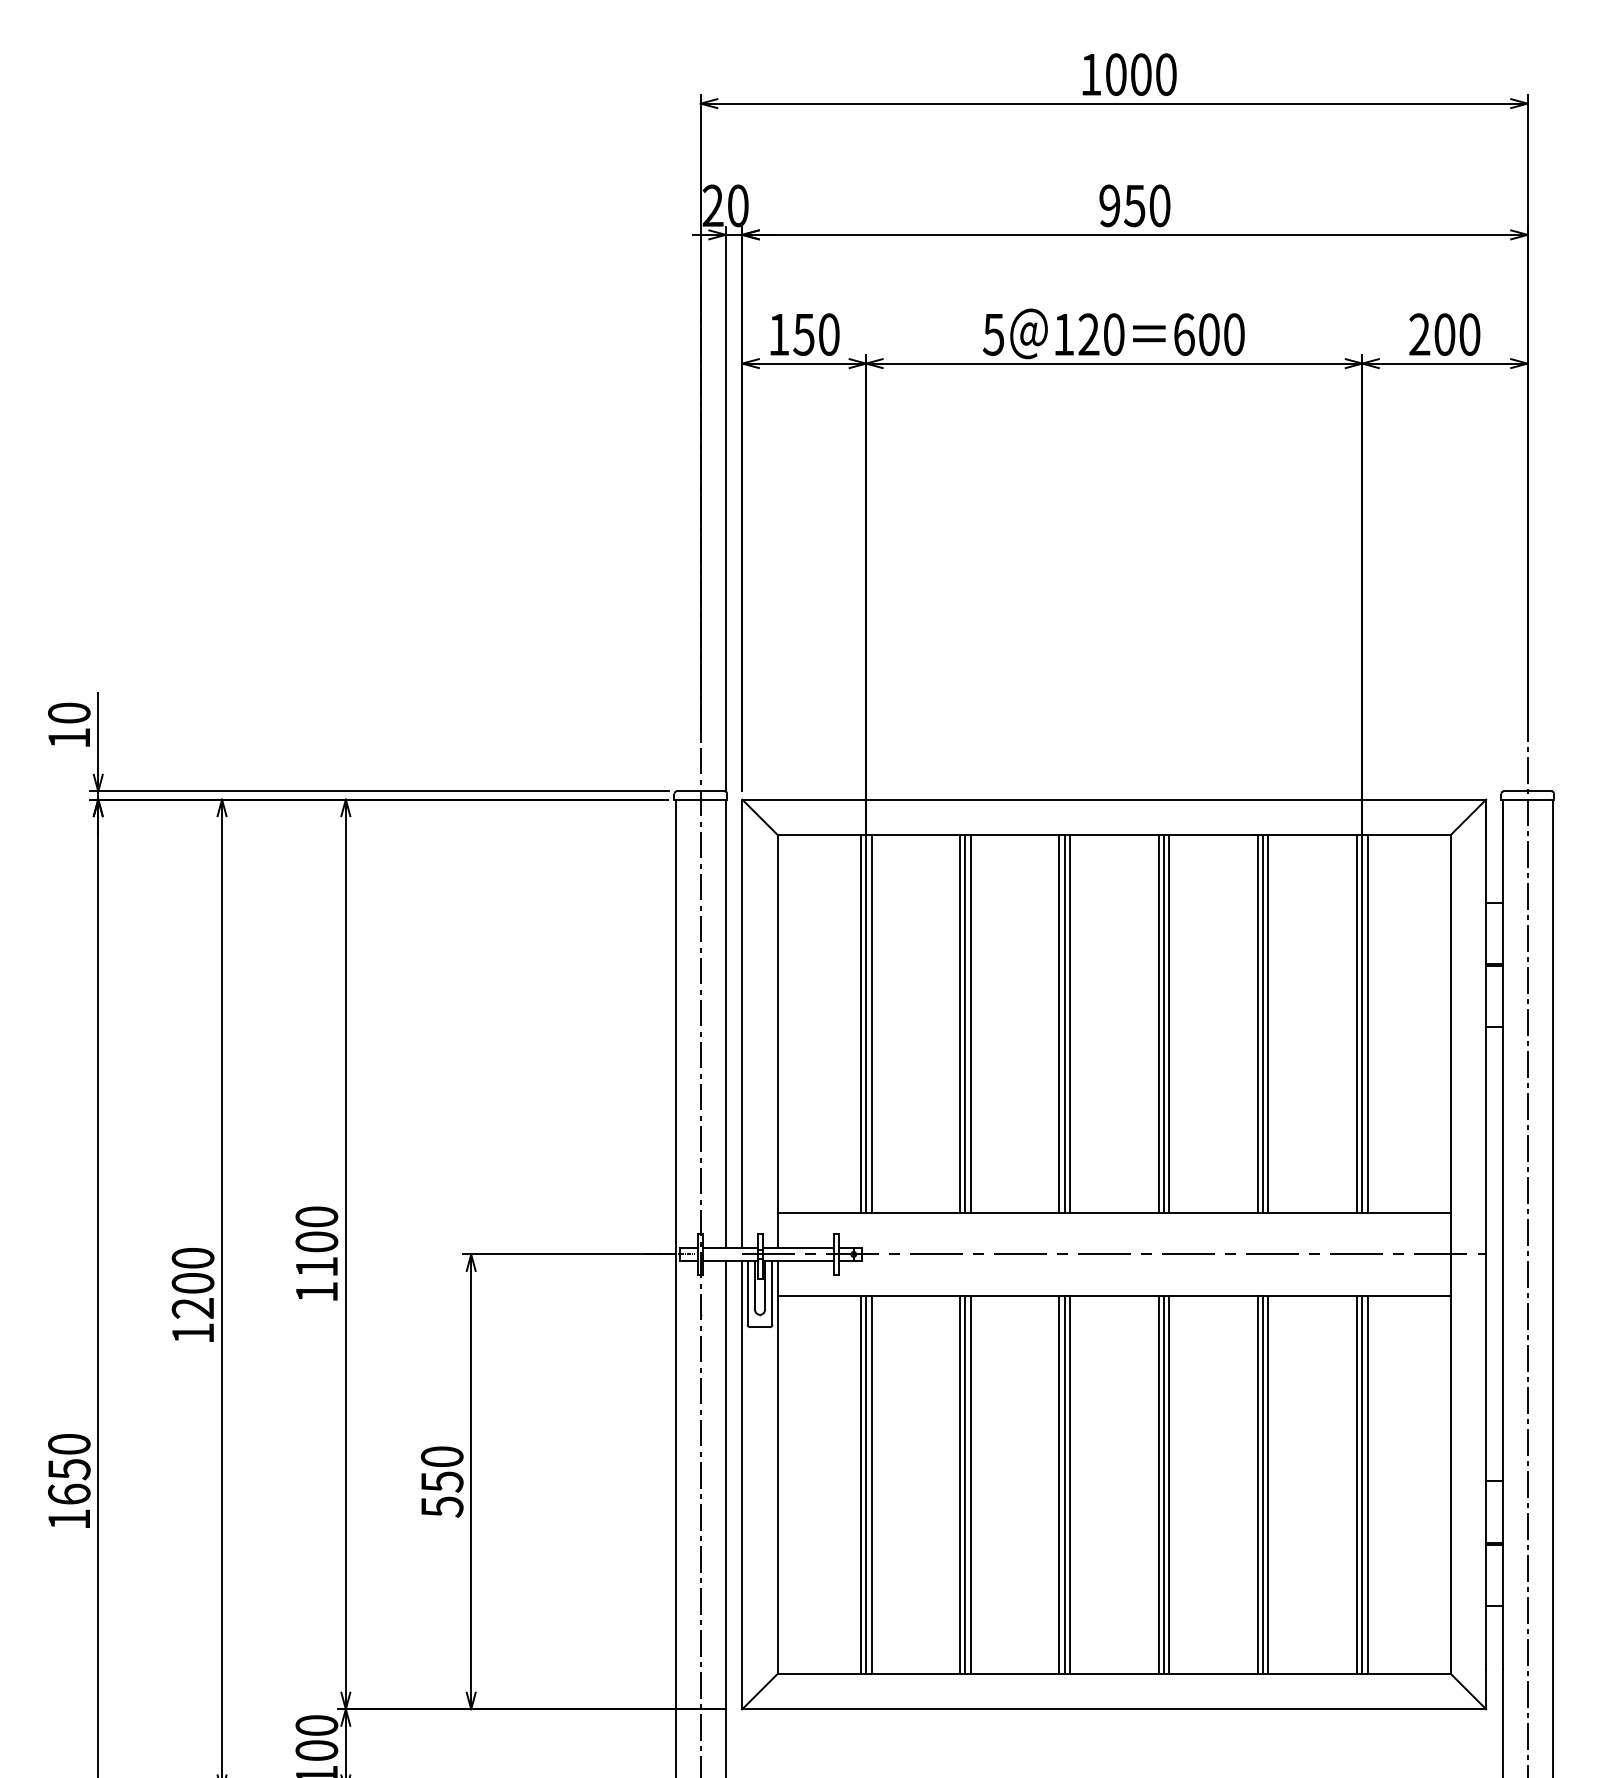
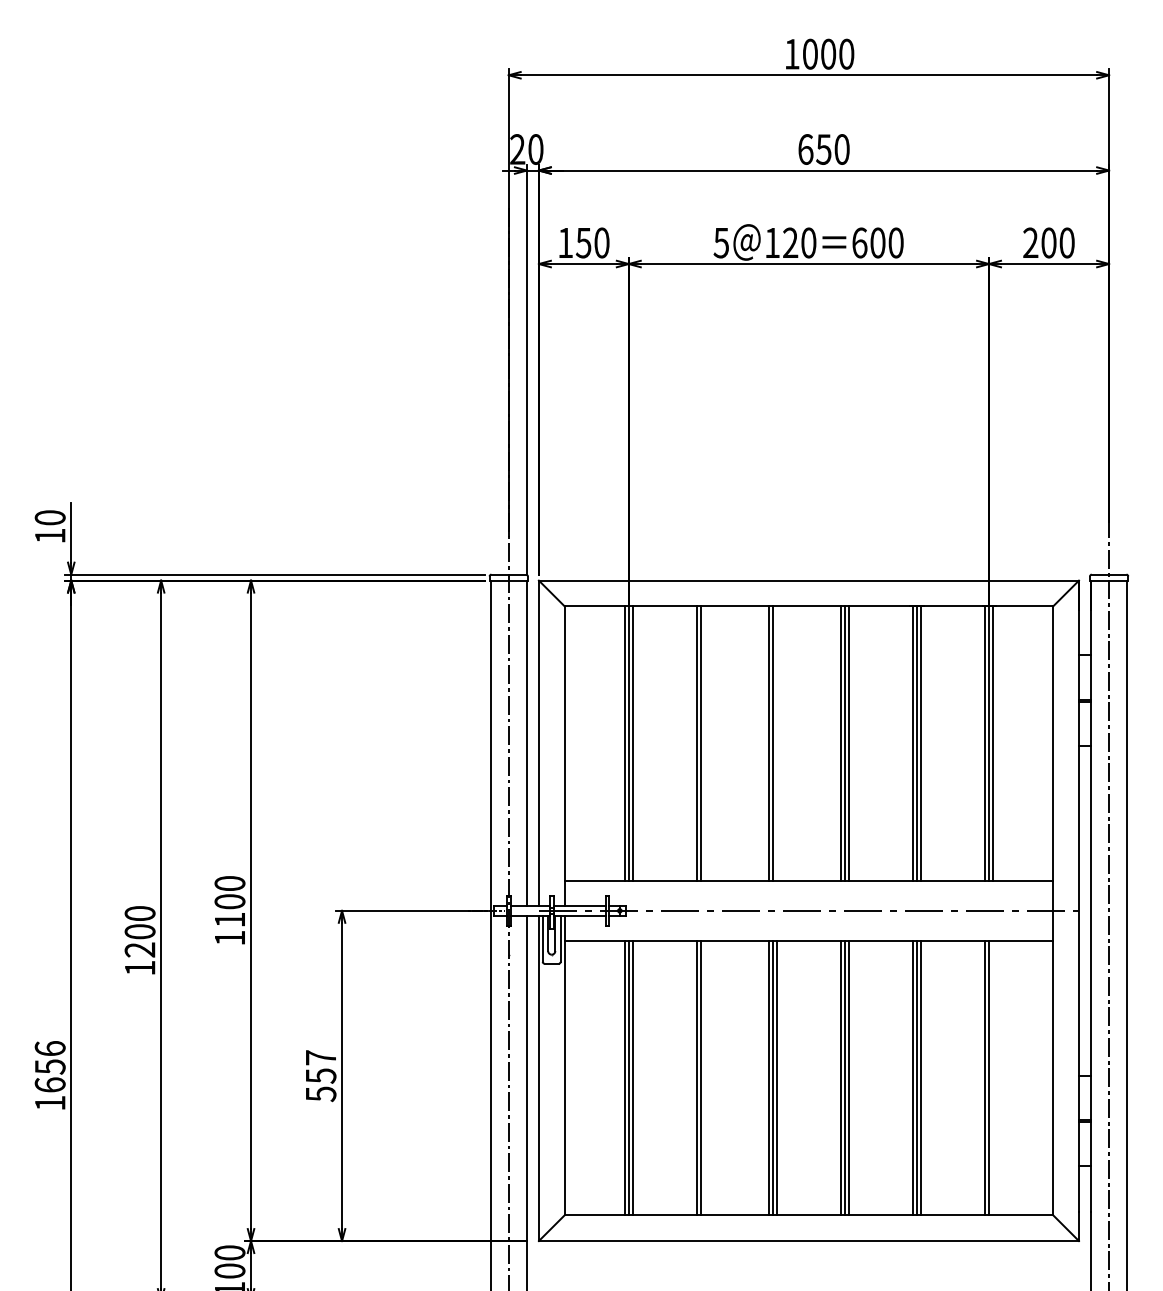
text: (1109, 205) -> (805, 149), 950 -> 650
line: (970, 1023) -> (704, 743), removed
line: (1069, 1023) -> (776, 743), removed
text: (68, 1444) -> (49, 1048), 1650 -> 1656
text: (441, 1456) -> (320, 1057), 550 -> 557
line: (970, 1483) -> (704, 1077), removed
line: (1367, 1483) -> (992, 1077), removed

